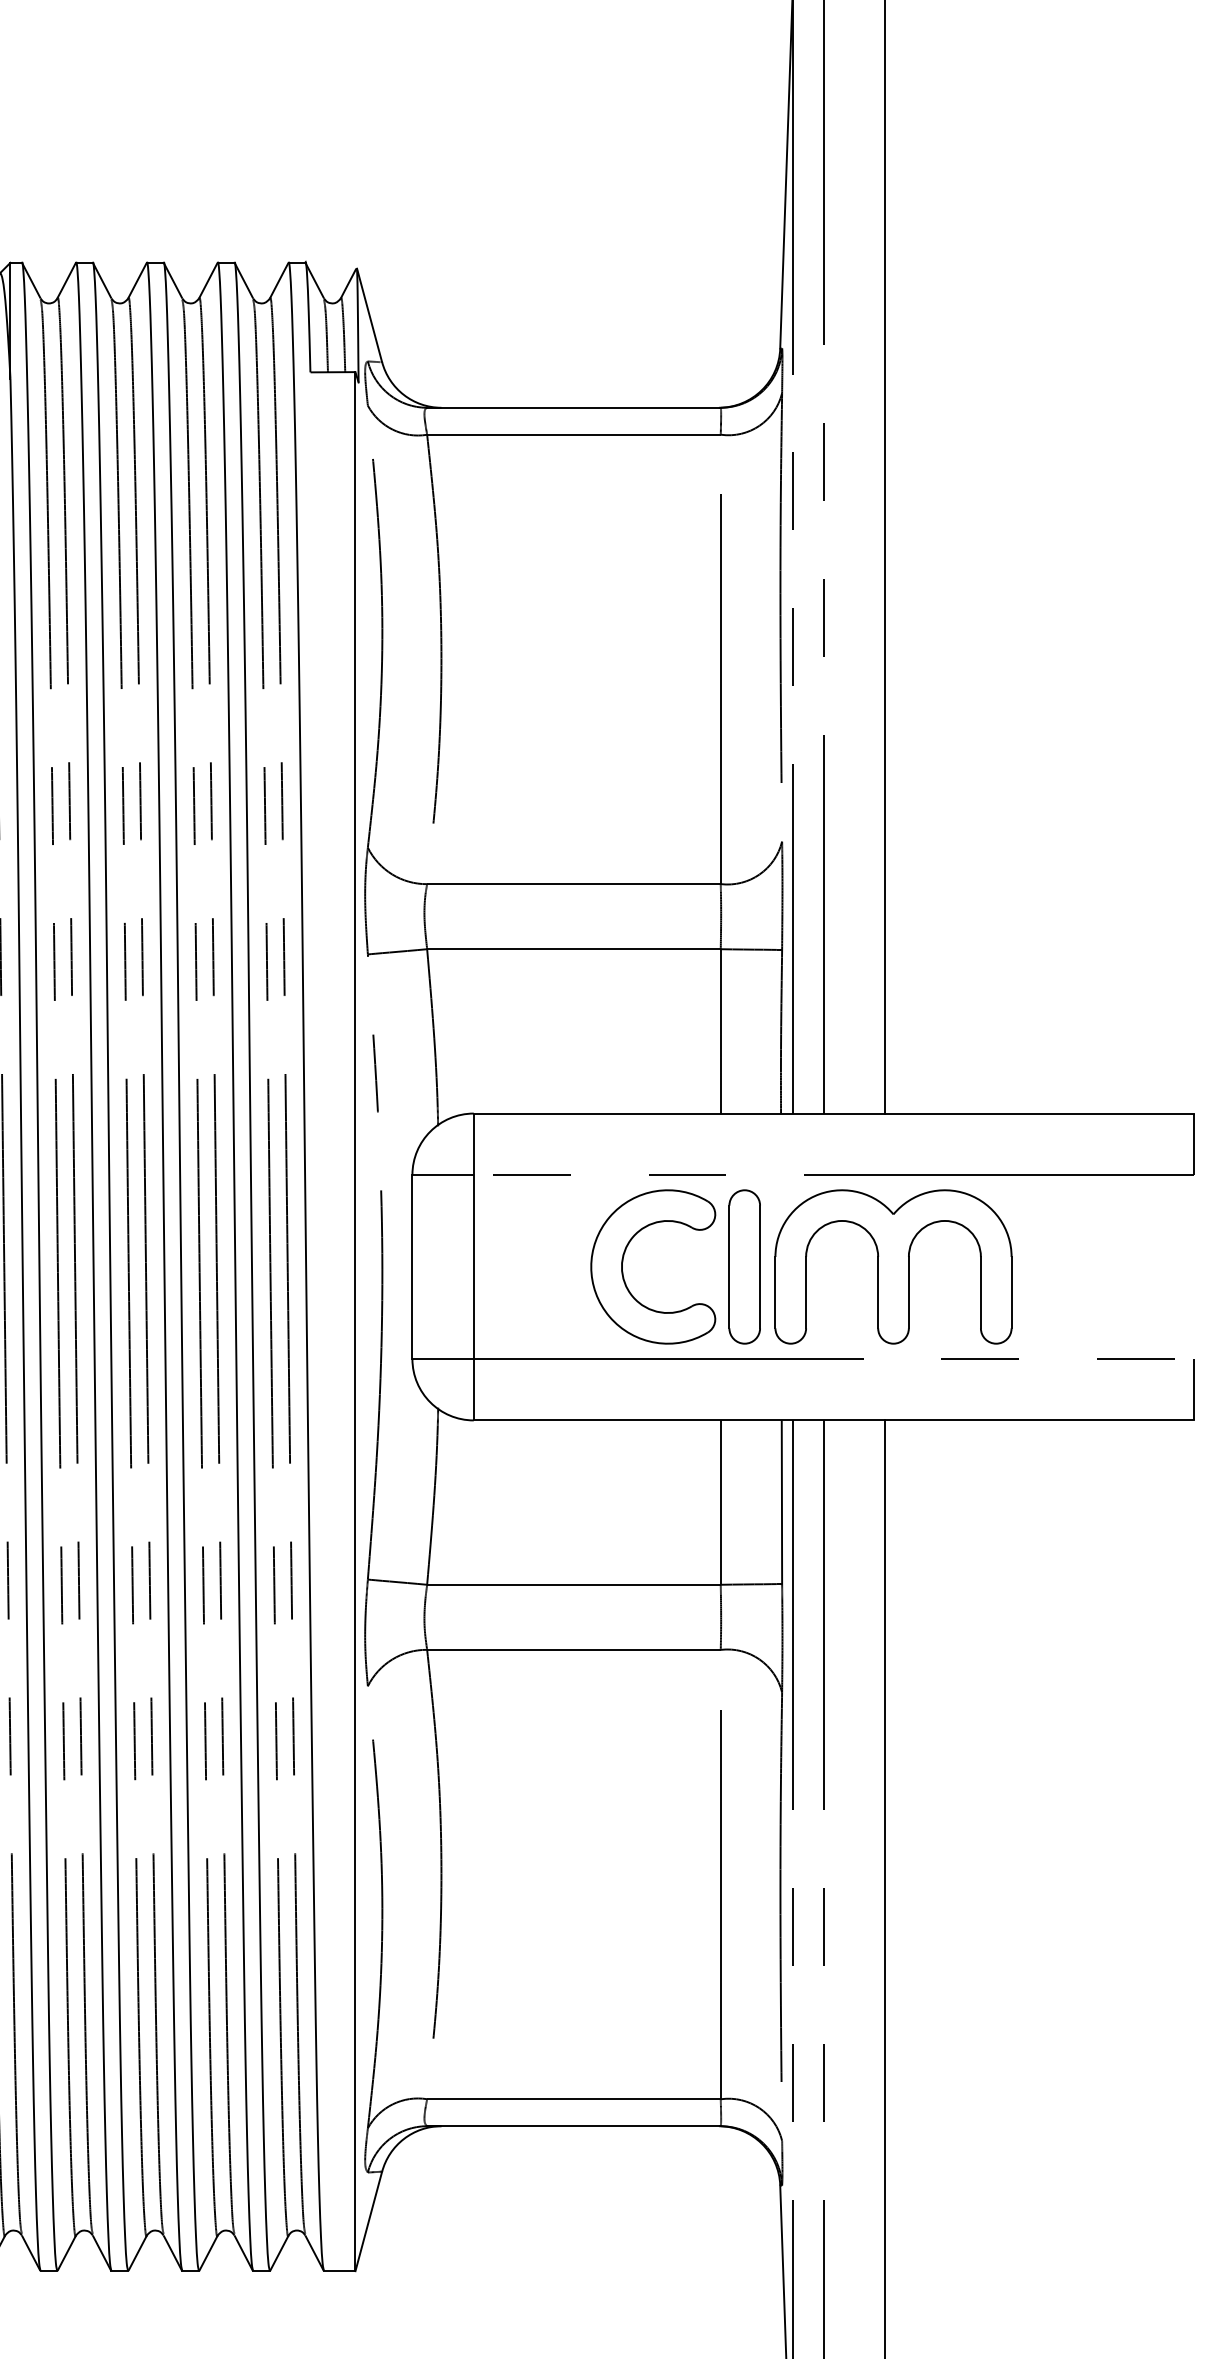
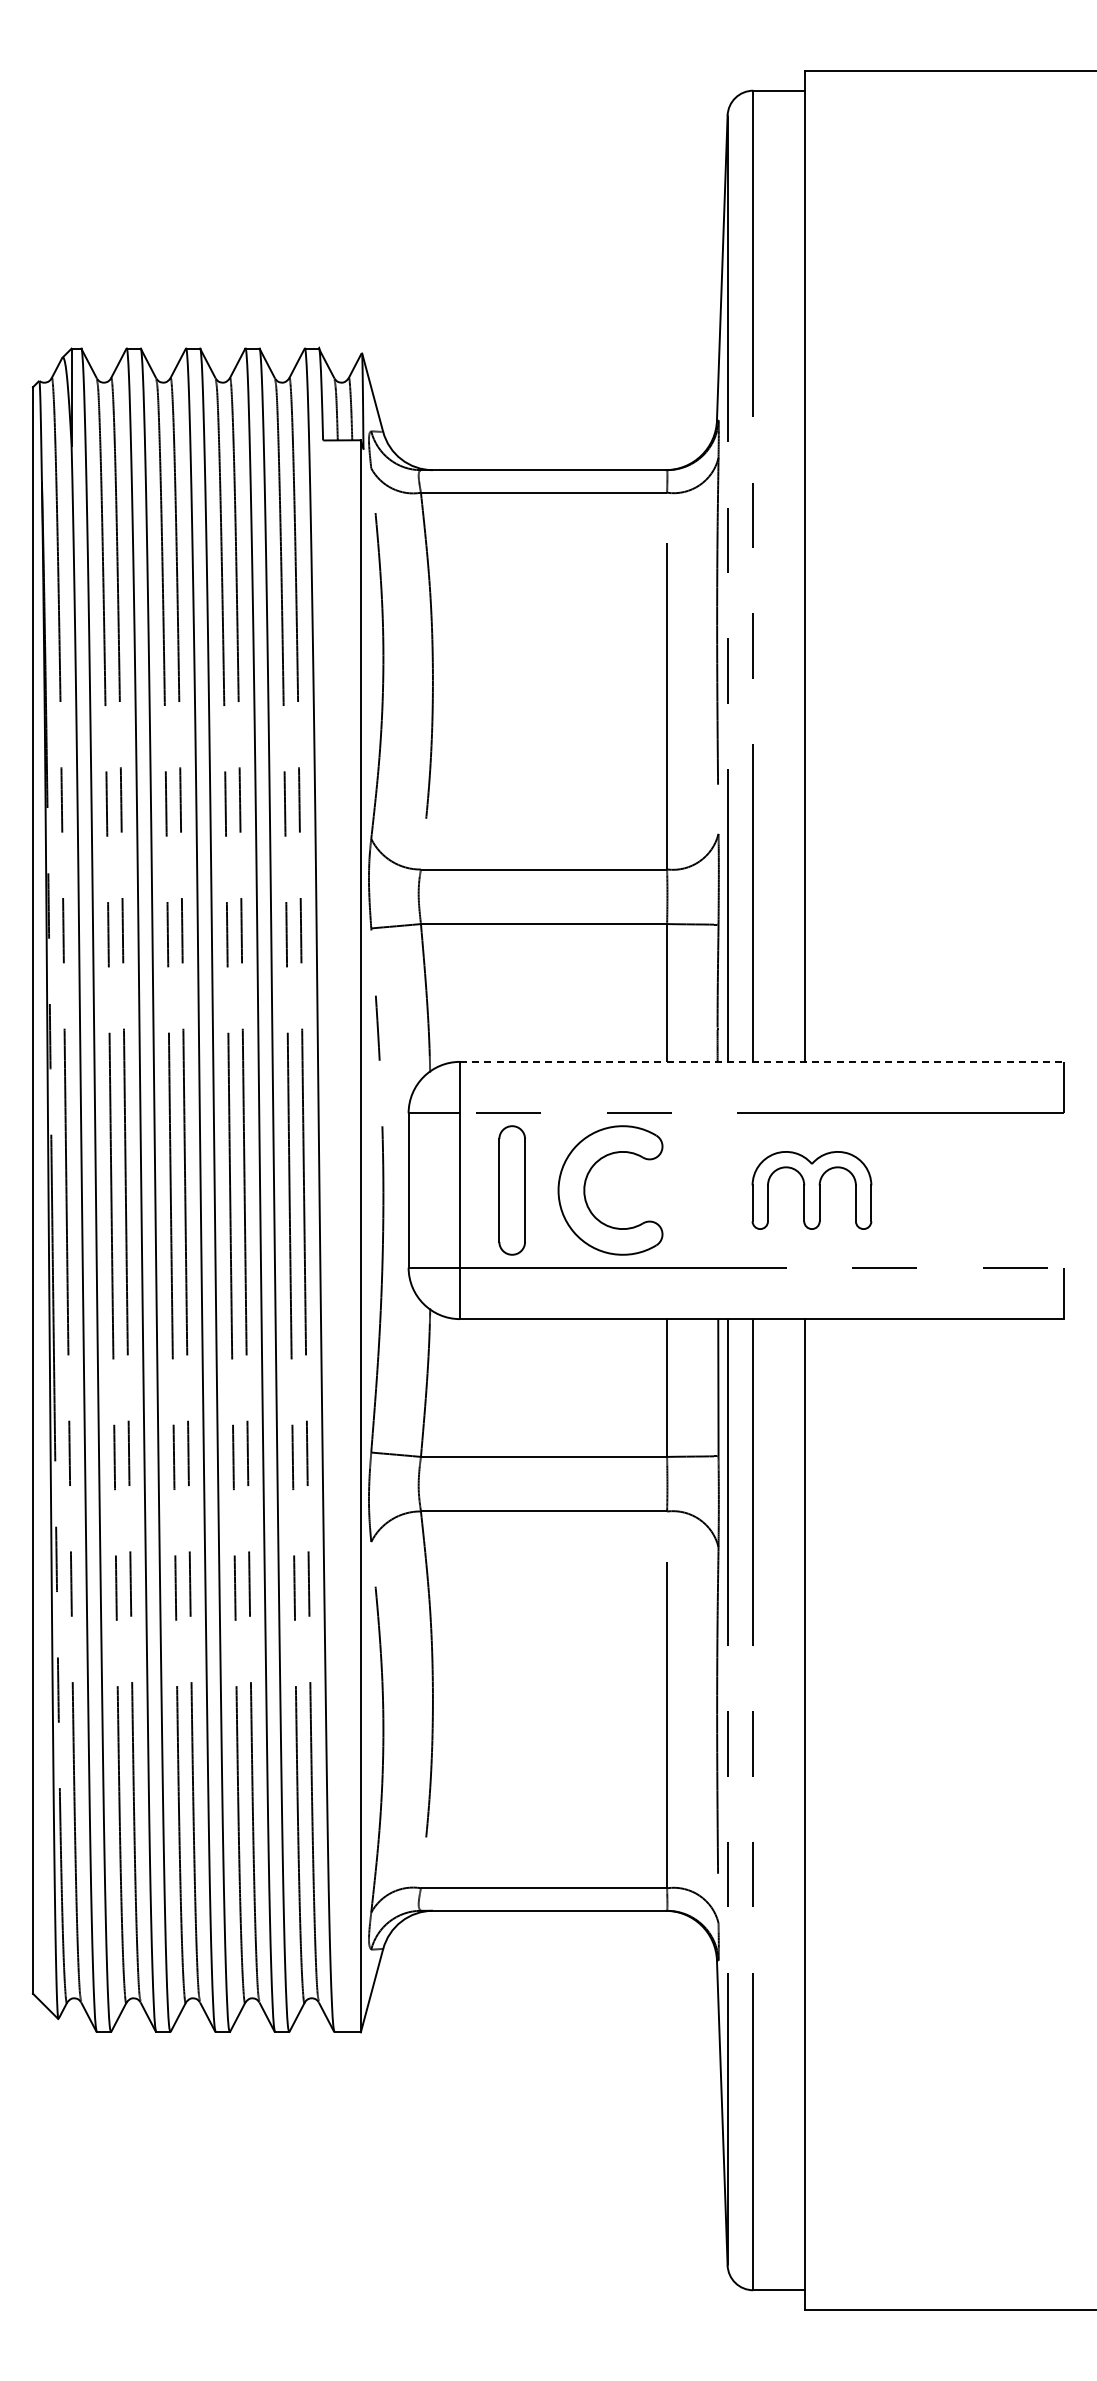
line: (834, 1113) -> (762, 1061), solid -> dashed
part: (743, 1267) -> (511, 1190), moved
part: (892, 1267) -> (811, 1190), size x0.6

